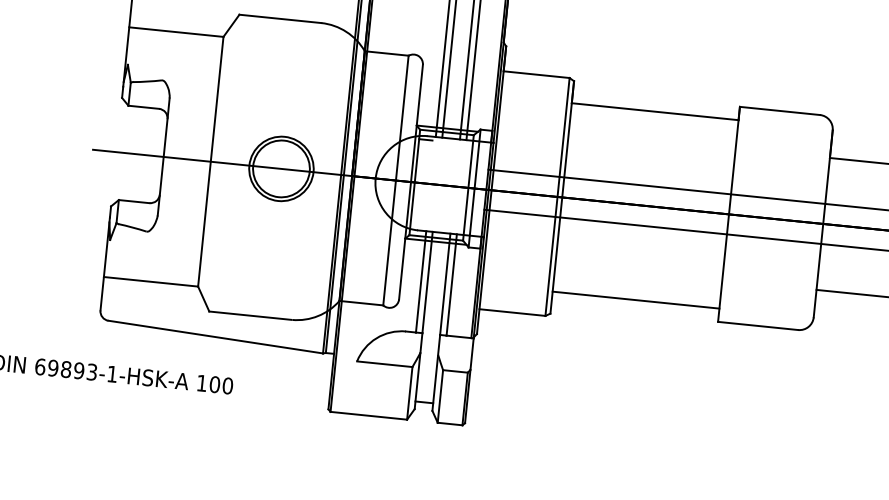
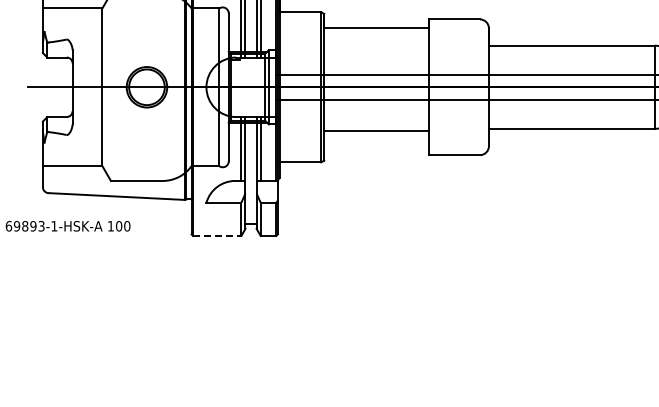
line: (635, 299) -> (376, 130), moved
line: (369, 415) -> (217, 235), solid -> dashed

